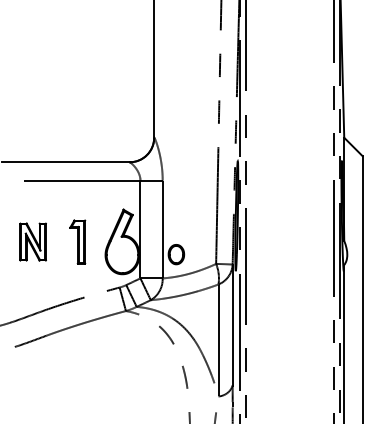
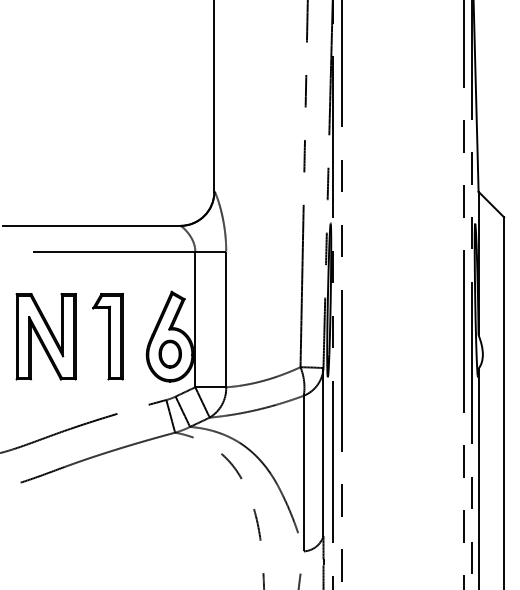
part: (32, 241) -> (45, 336), size x1.67
part: (77, 241) -> (107, 336), size x1.43
part: (175, 254) -> (169, 353), moved

